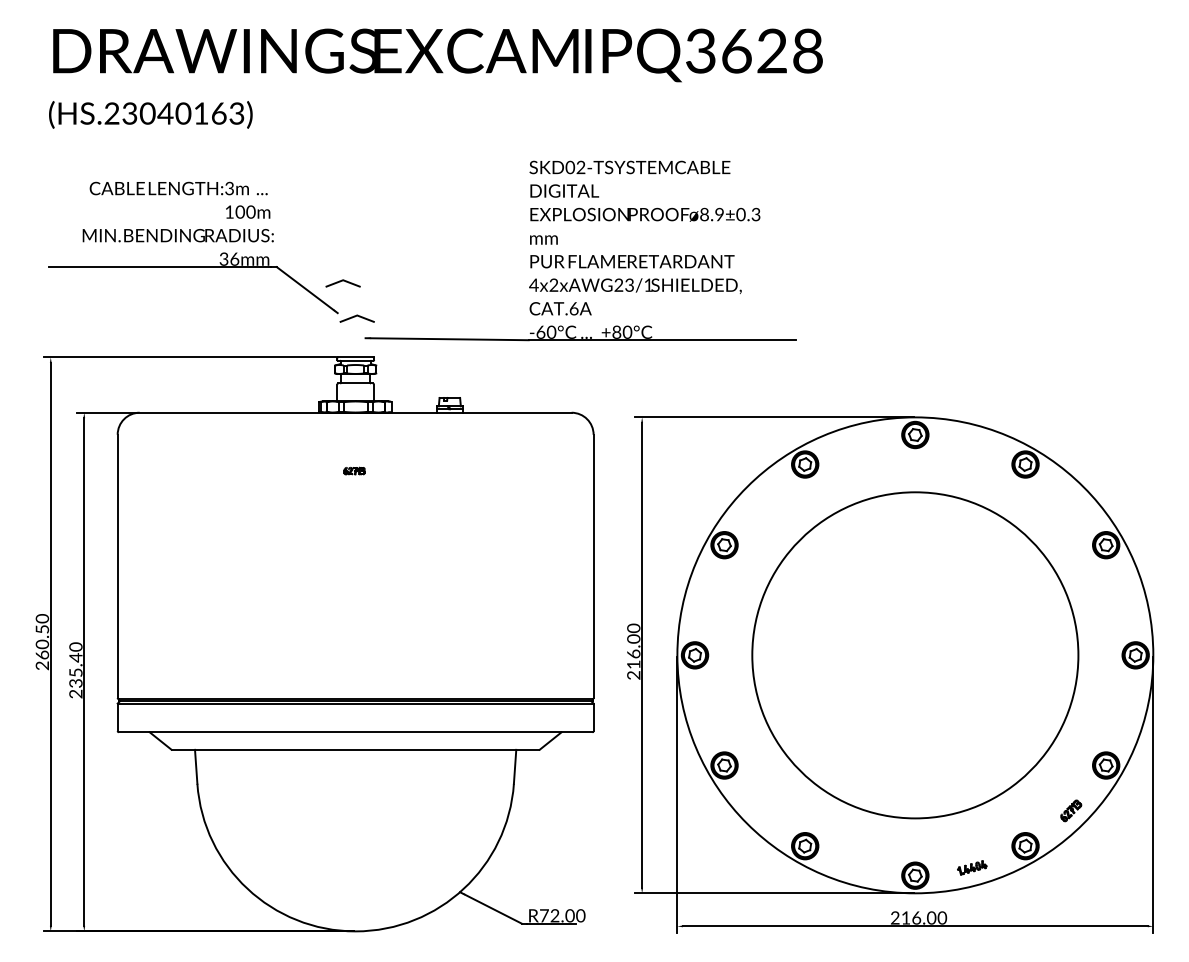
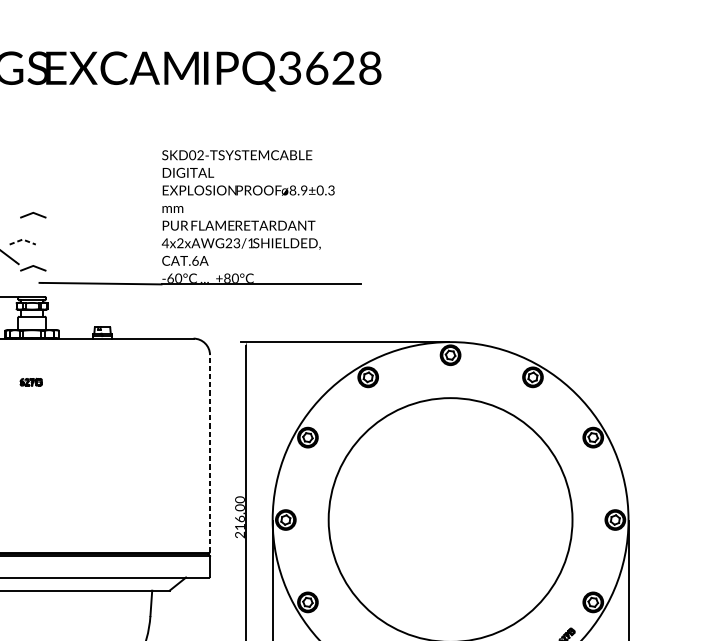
line: (355, 246) -> (31, 214), added
line: (343, 280) -> (23, 239), solid -> dashed
part: (354, 470) -> (31, 381), size x1.4
line: (593, 566) -> (209, 453), solid -> dashed

